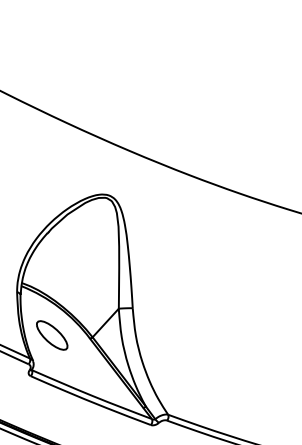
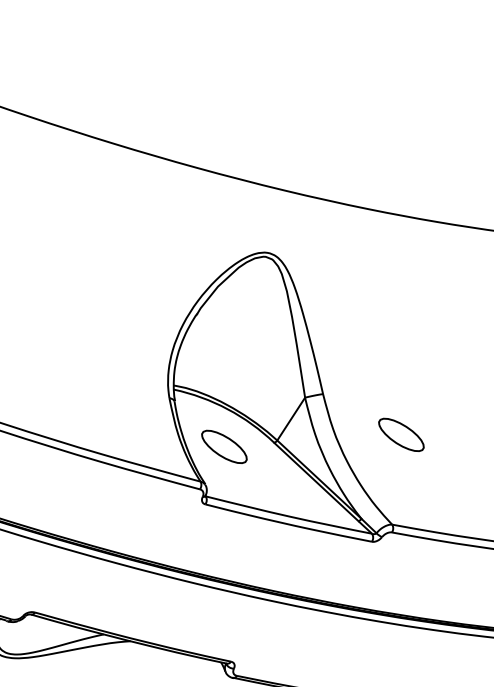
part: (186, 348) -> (401, 434), added

